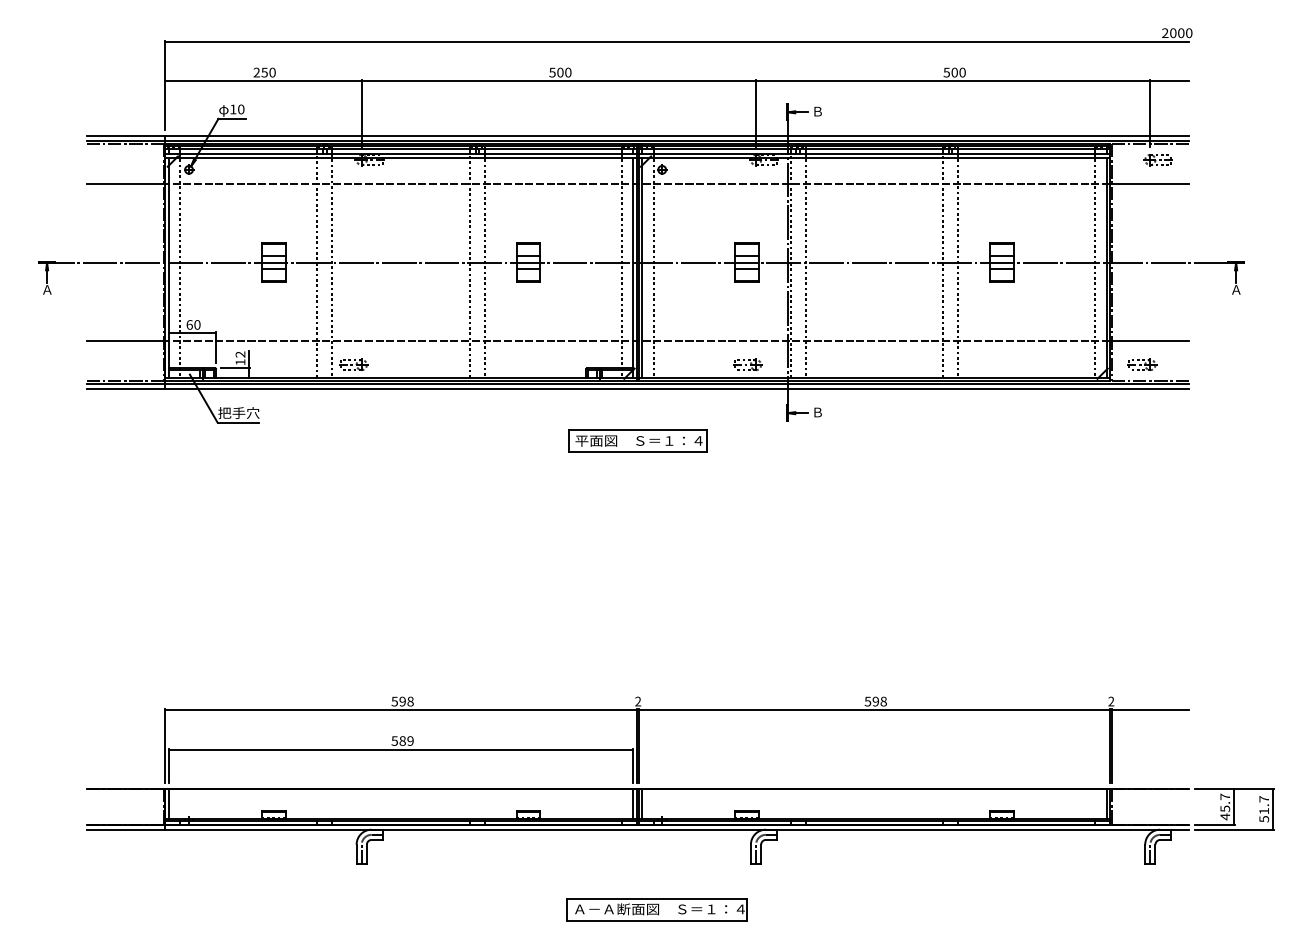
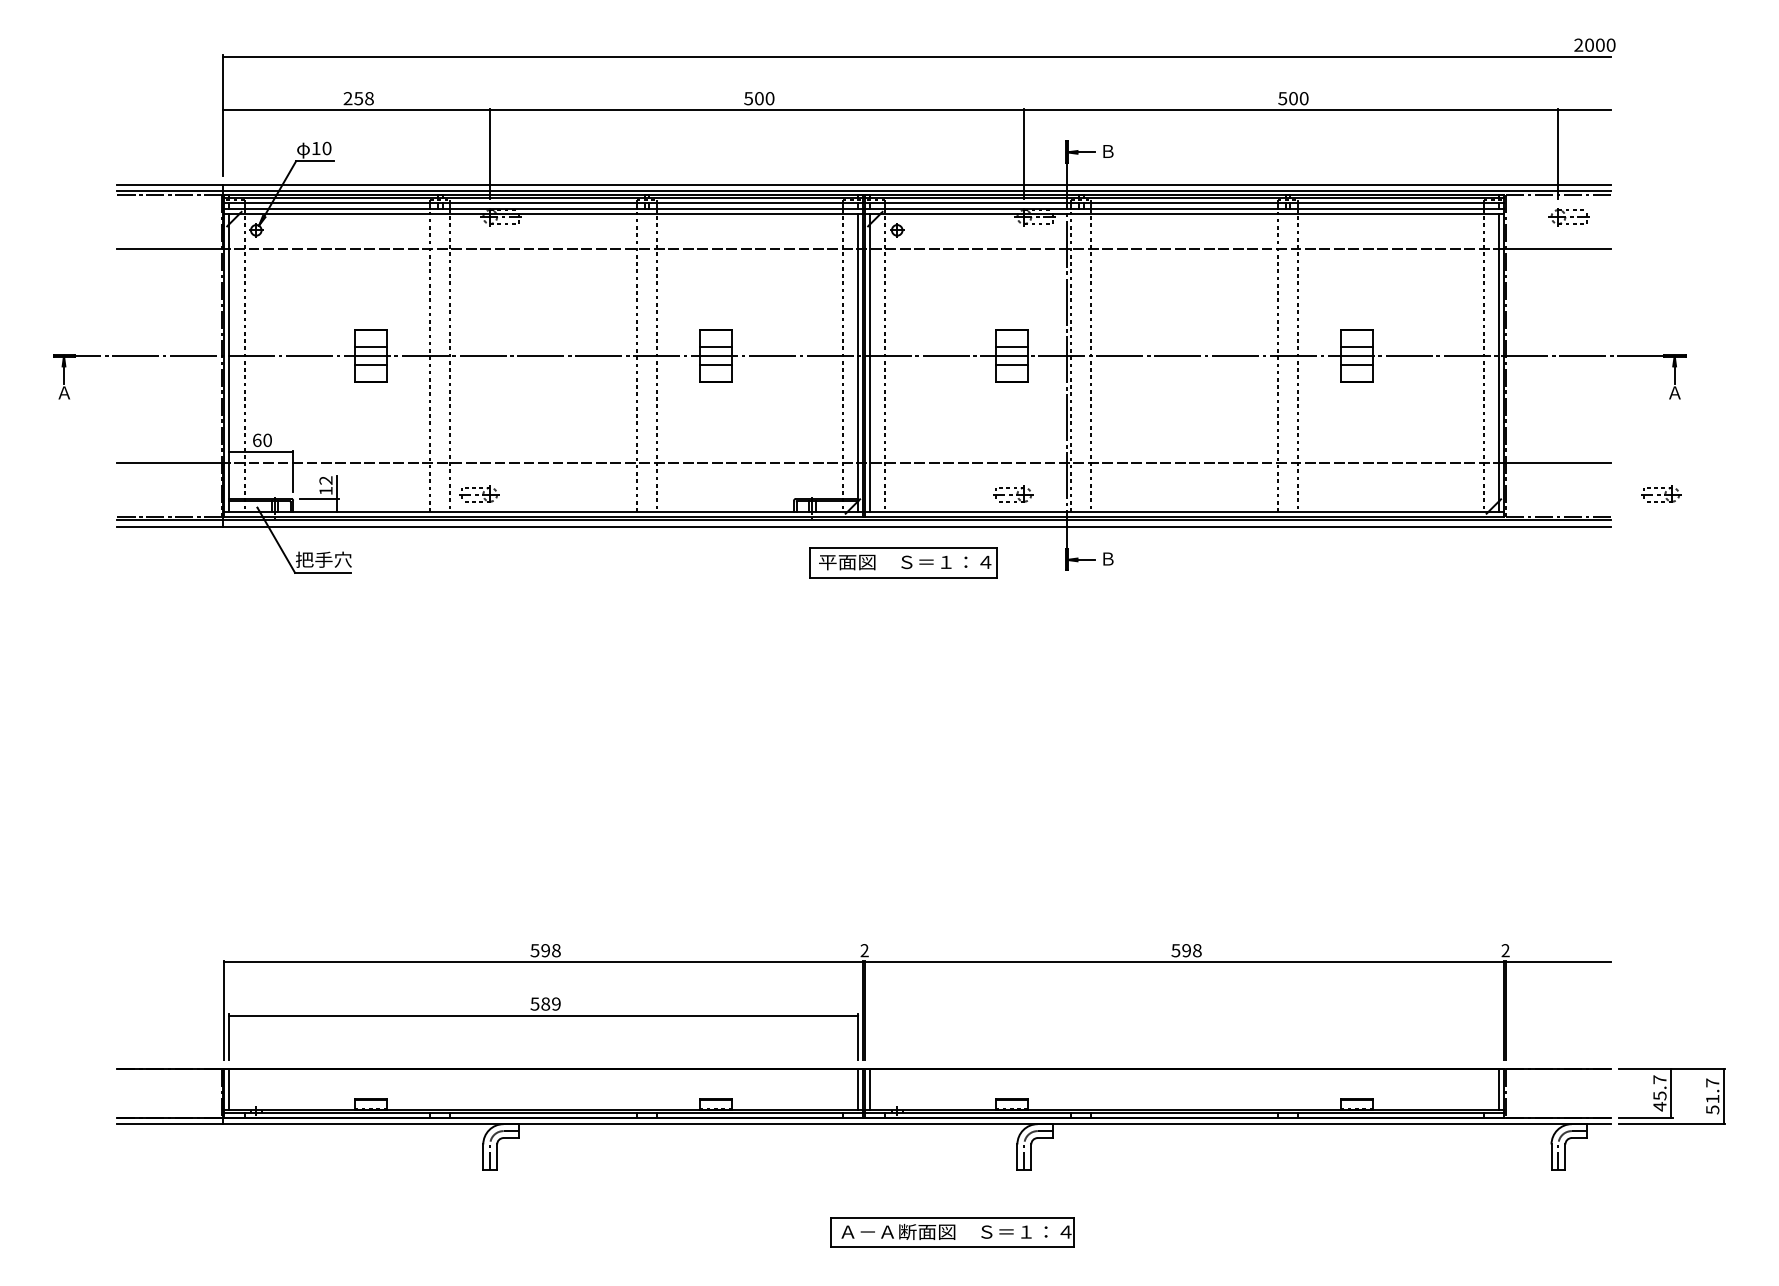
text: (272, 72) -> (369, 98), 250 -> 258
part: (1142, 364) -> (1661, 493), moved
part: (637, 440) -> (903, 561), moved
part: (656, 909) -> (951, 1232), moved

